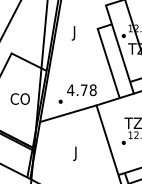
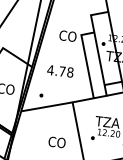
text: (81, 33) -> (66, 37), J -> CO
text: (81, 90) -> (60, 71), moved
text: (83, 153) -> (56, 143), J -> CO

